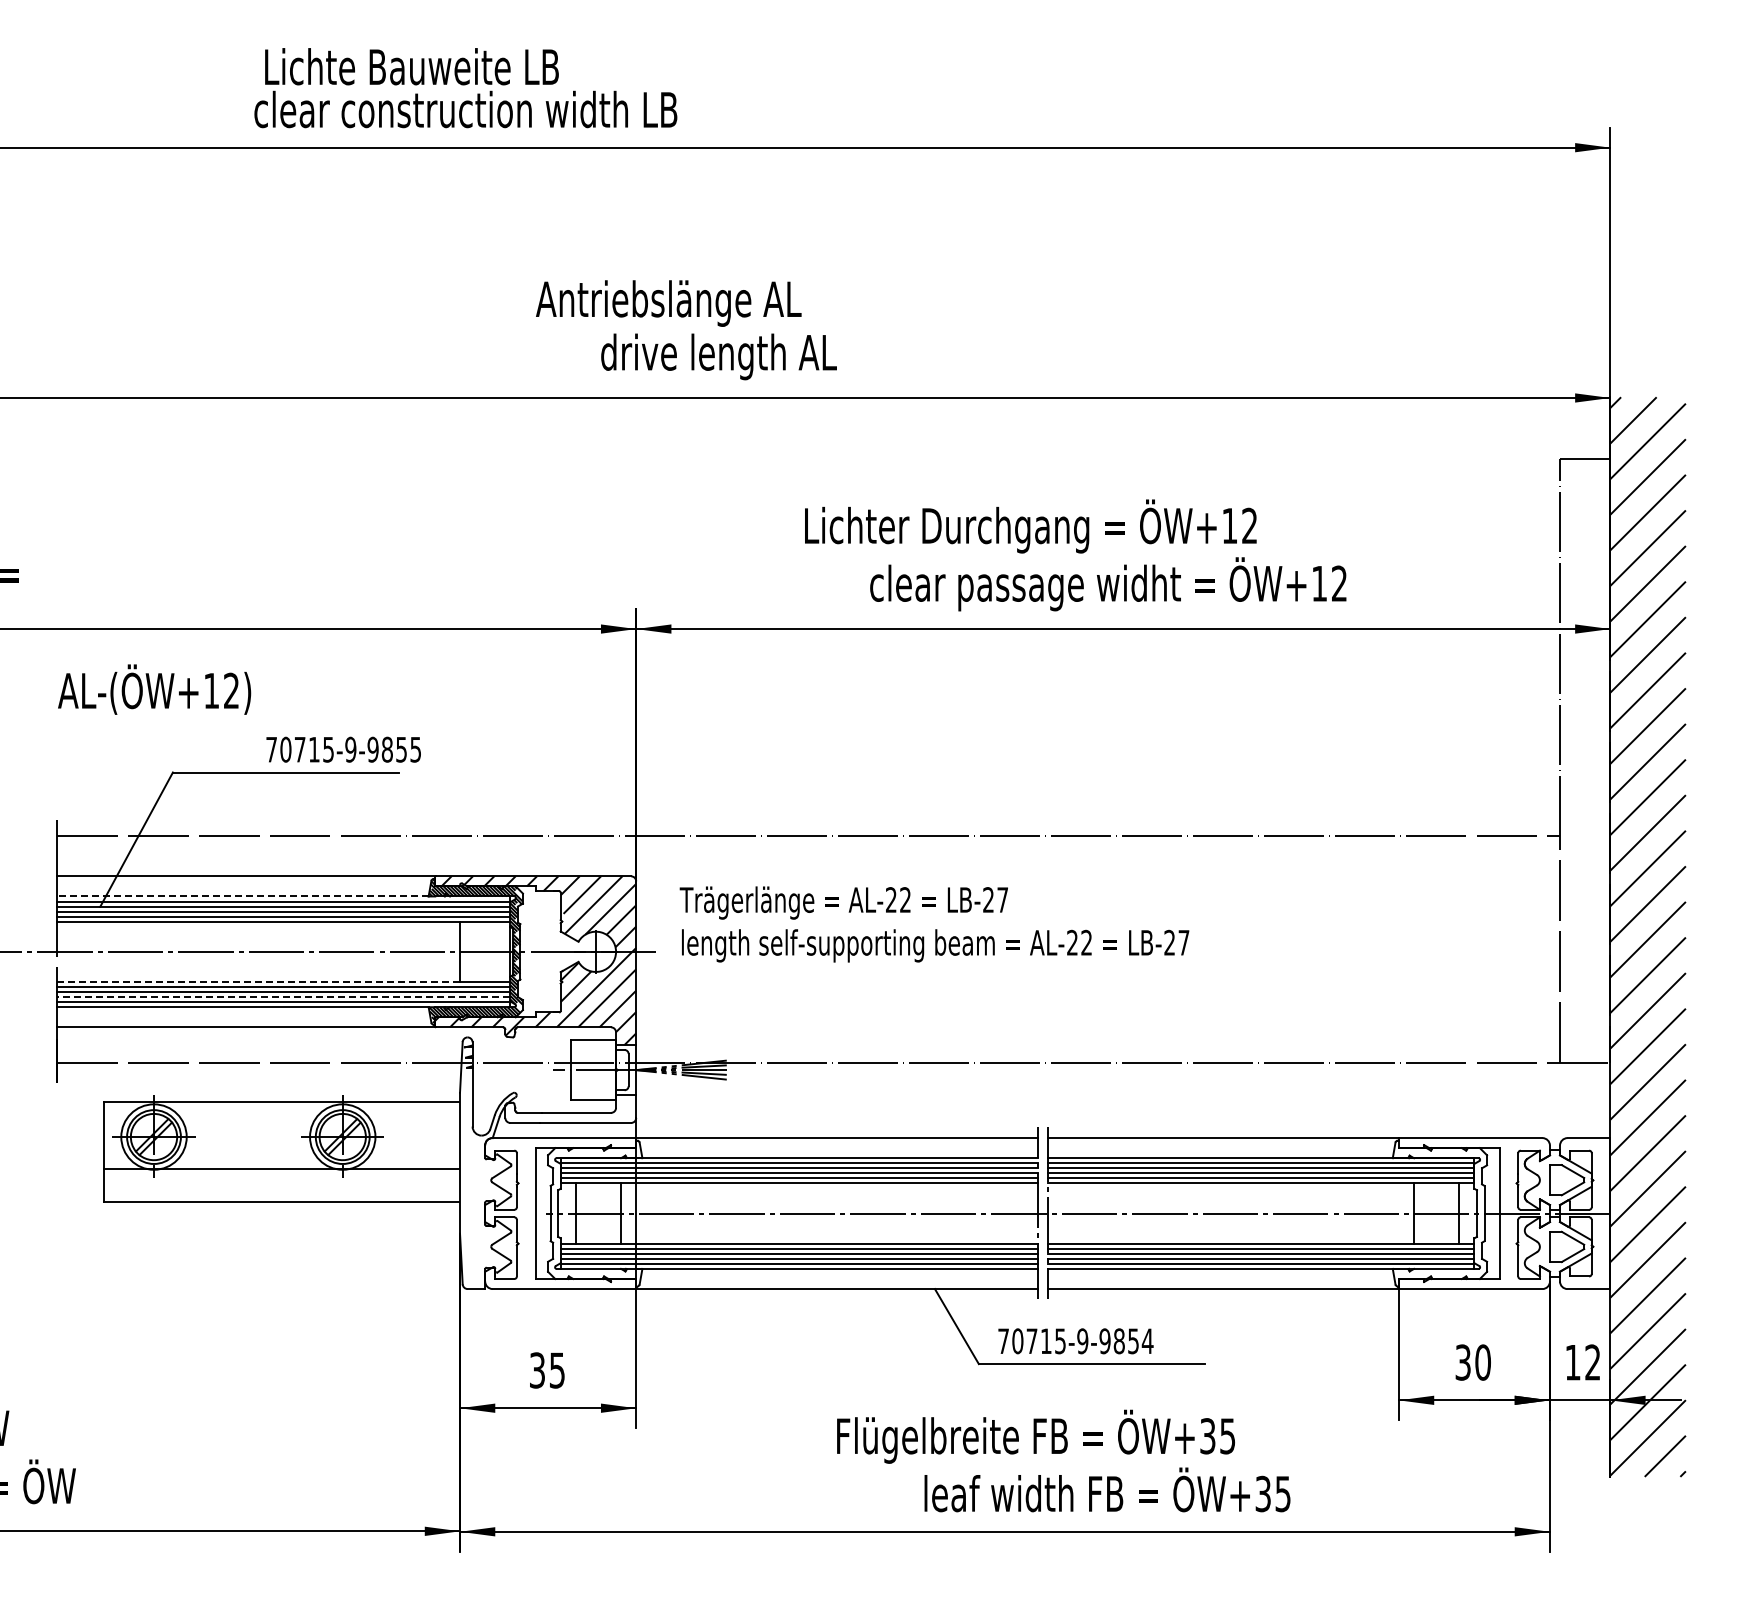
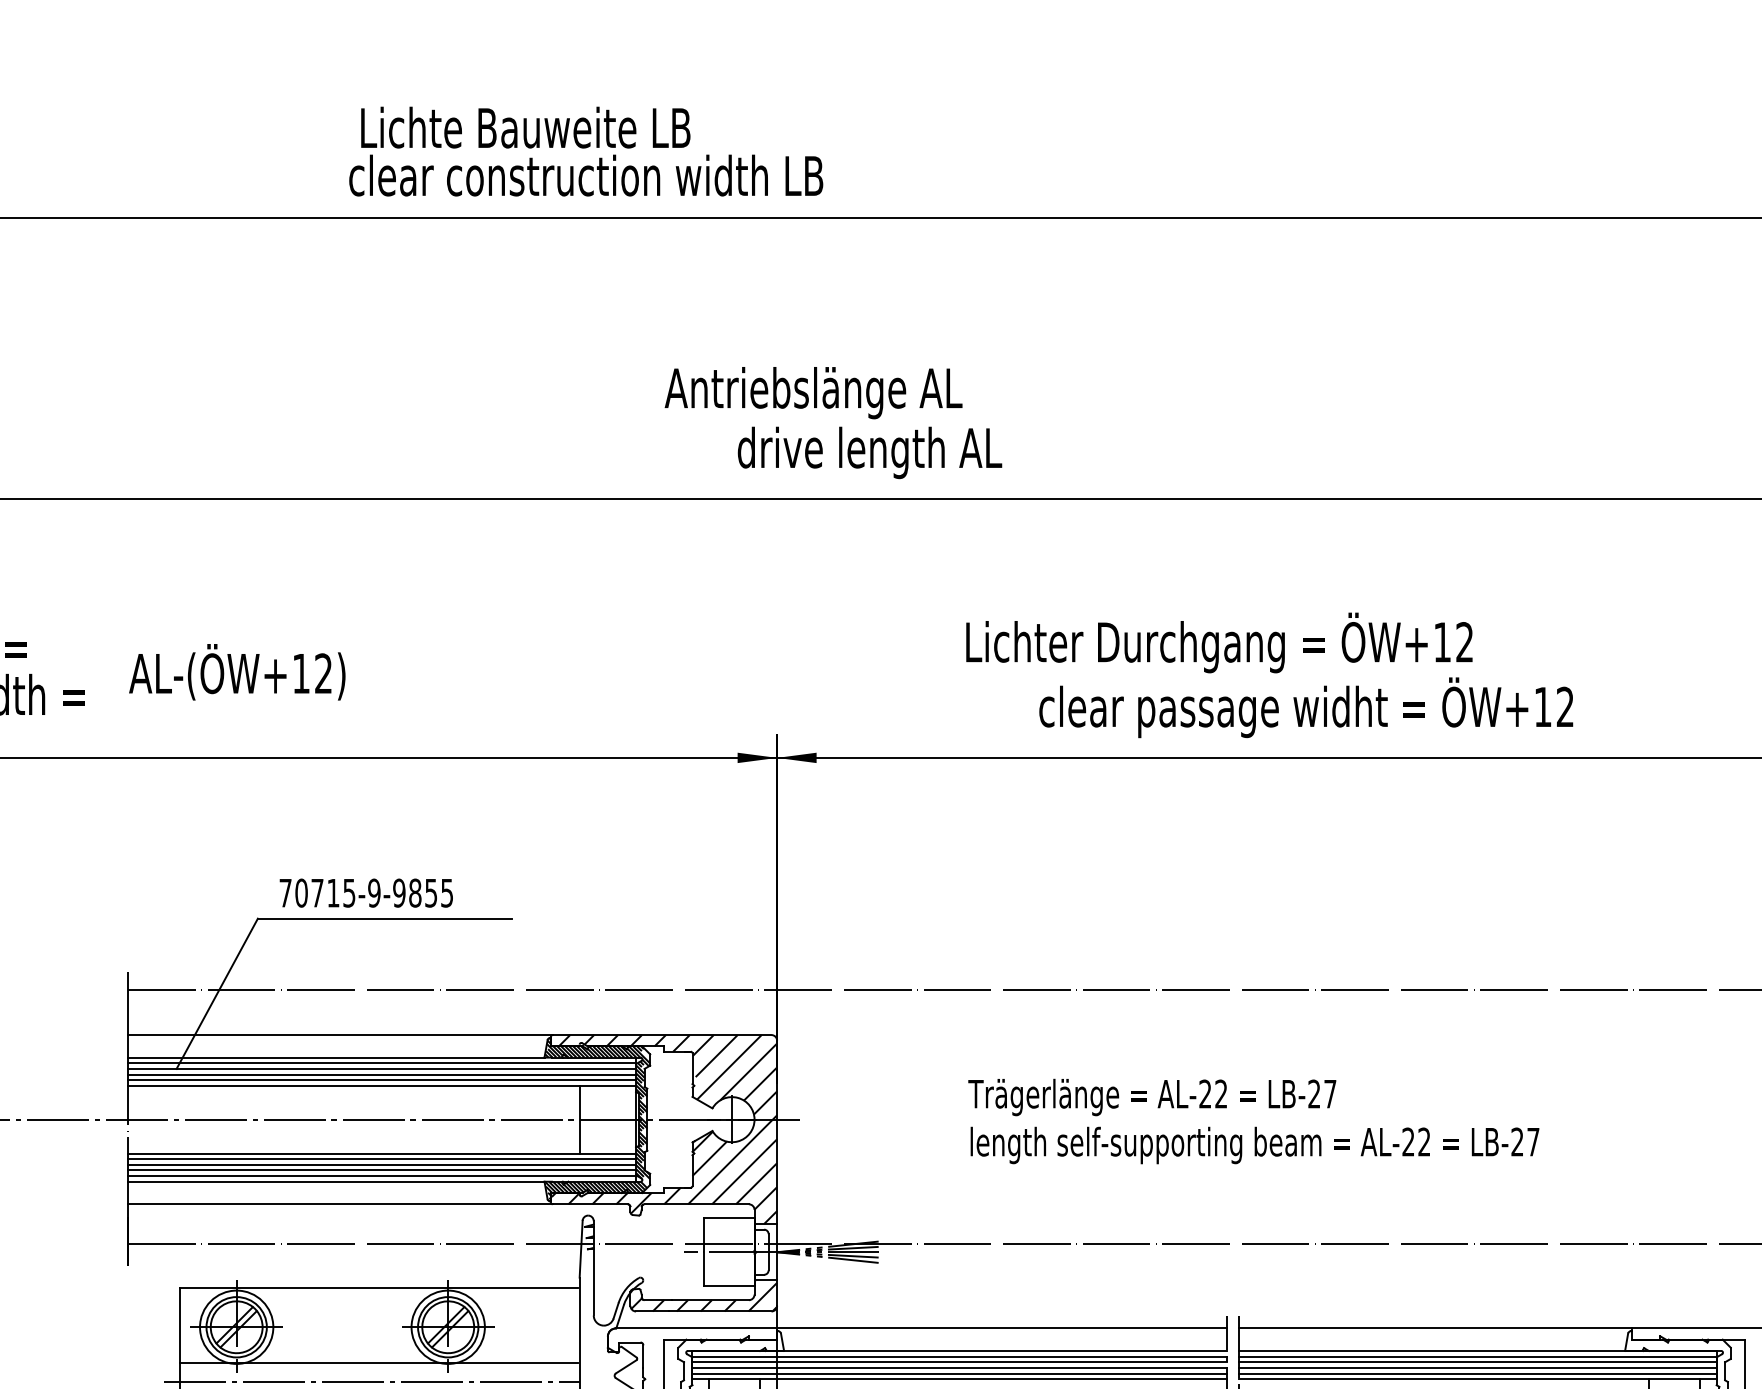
text: (154, 689) -> (237, 672), moved
text: (343, 749) -> (366, 892), moved
line: (242, 896) -> (335, 1057), dashed -> solid
text: (934, 924) -> (1253, 1121), moved
line: (258, 982) -> (353, 1154), dashed -> solid
line: (283, 997) -> (381, 1170), dashed -> solid
hatch: (571, 1108) -> (704, 1295), added
line: (274, 1185) -> (371, 1381), added

